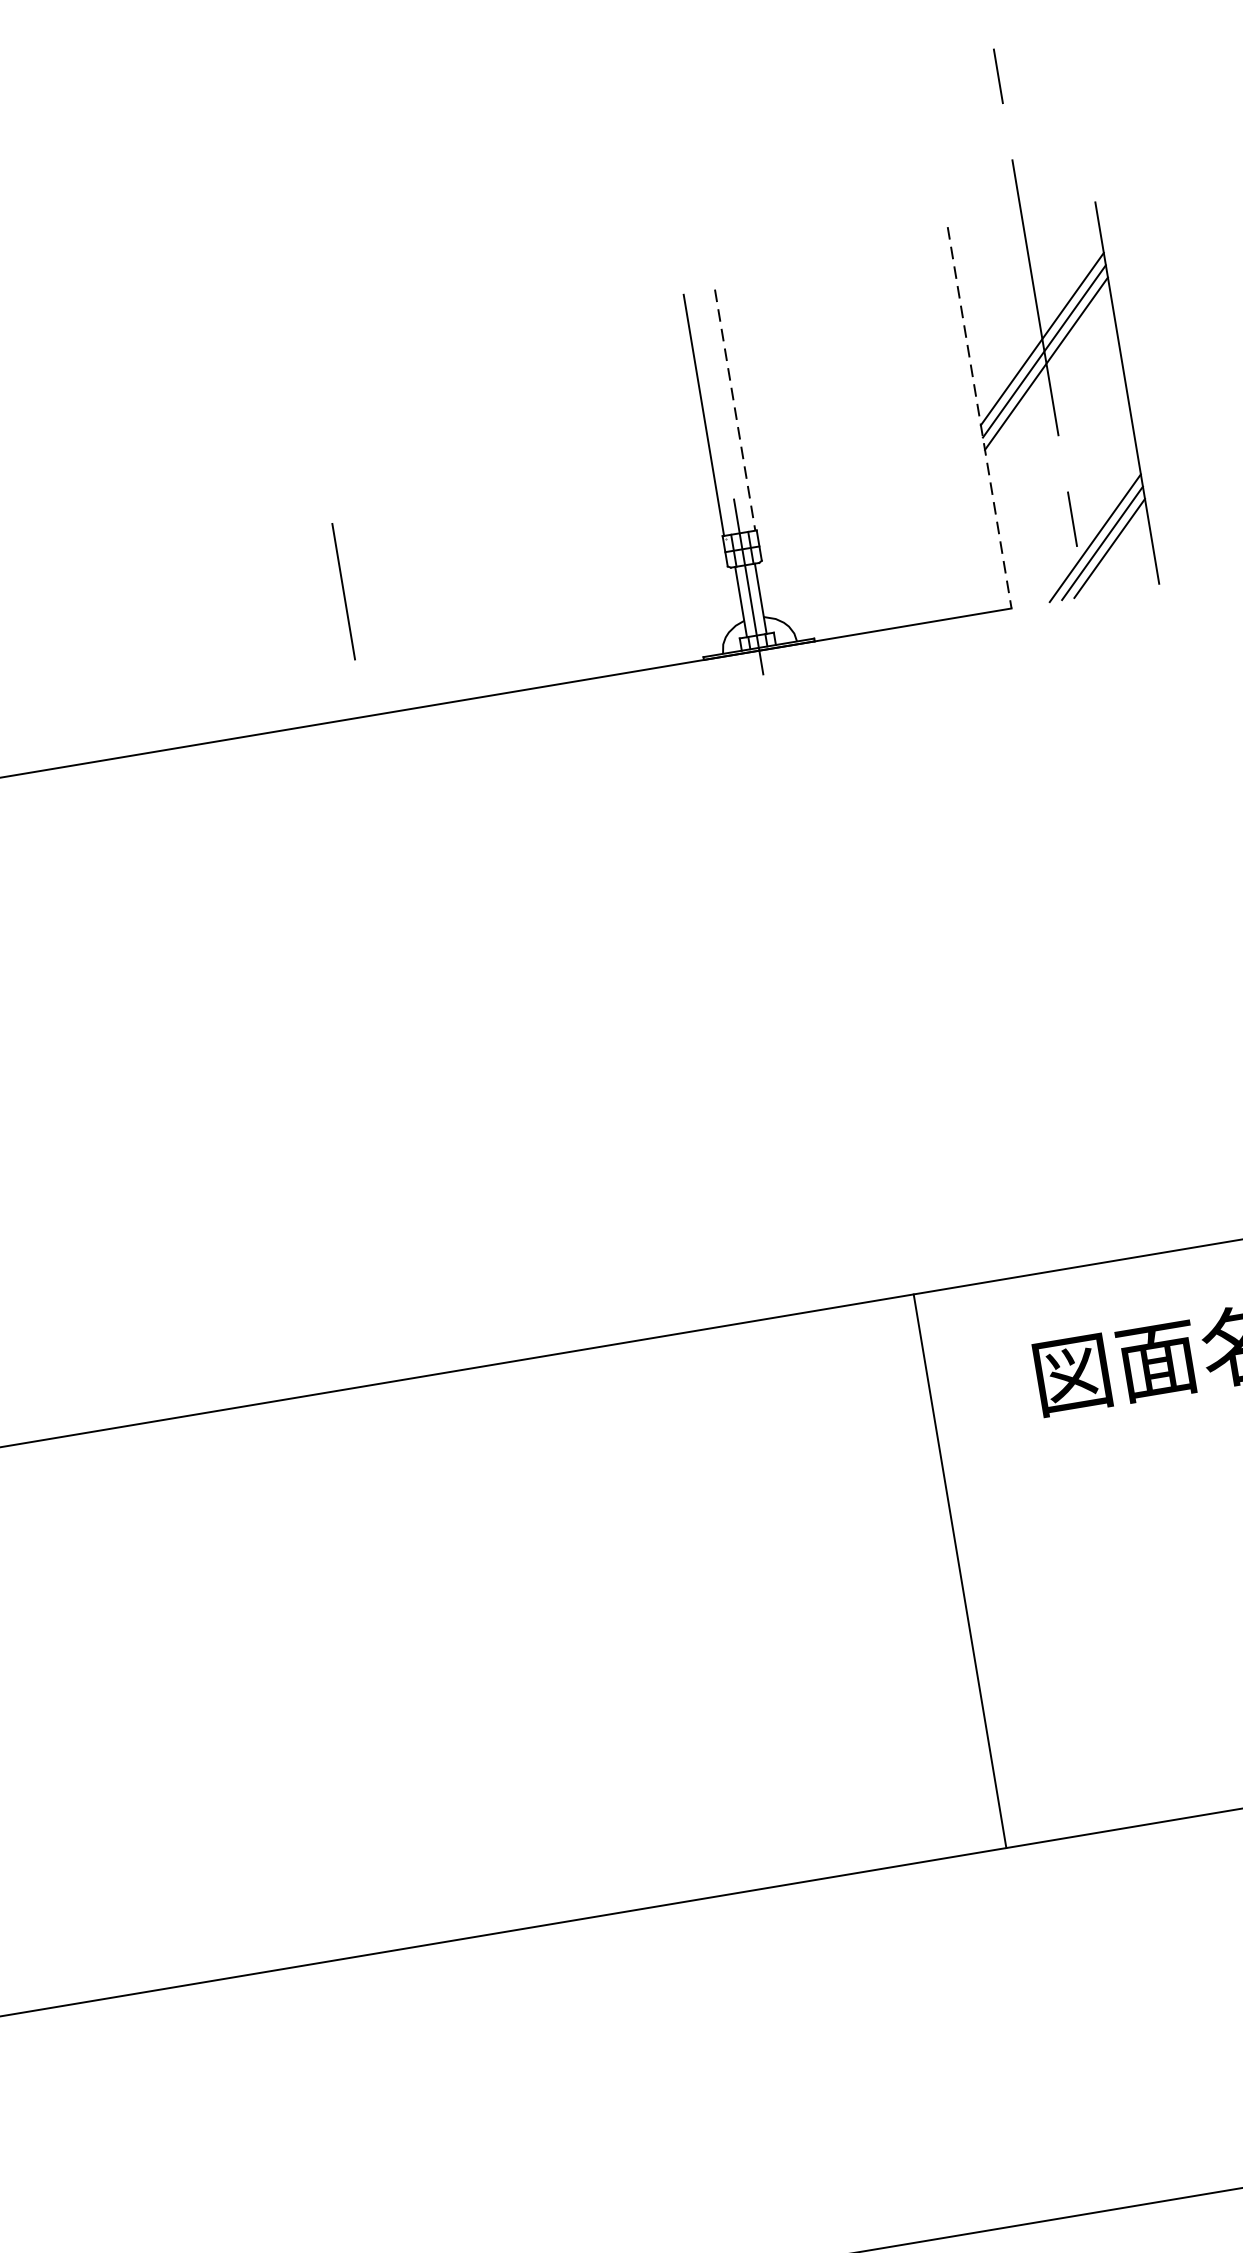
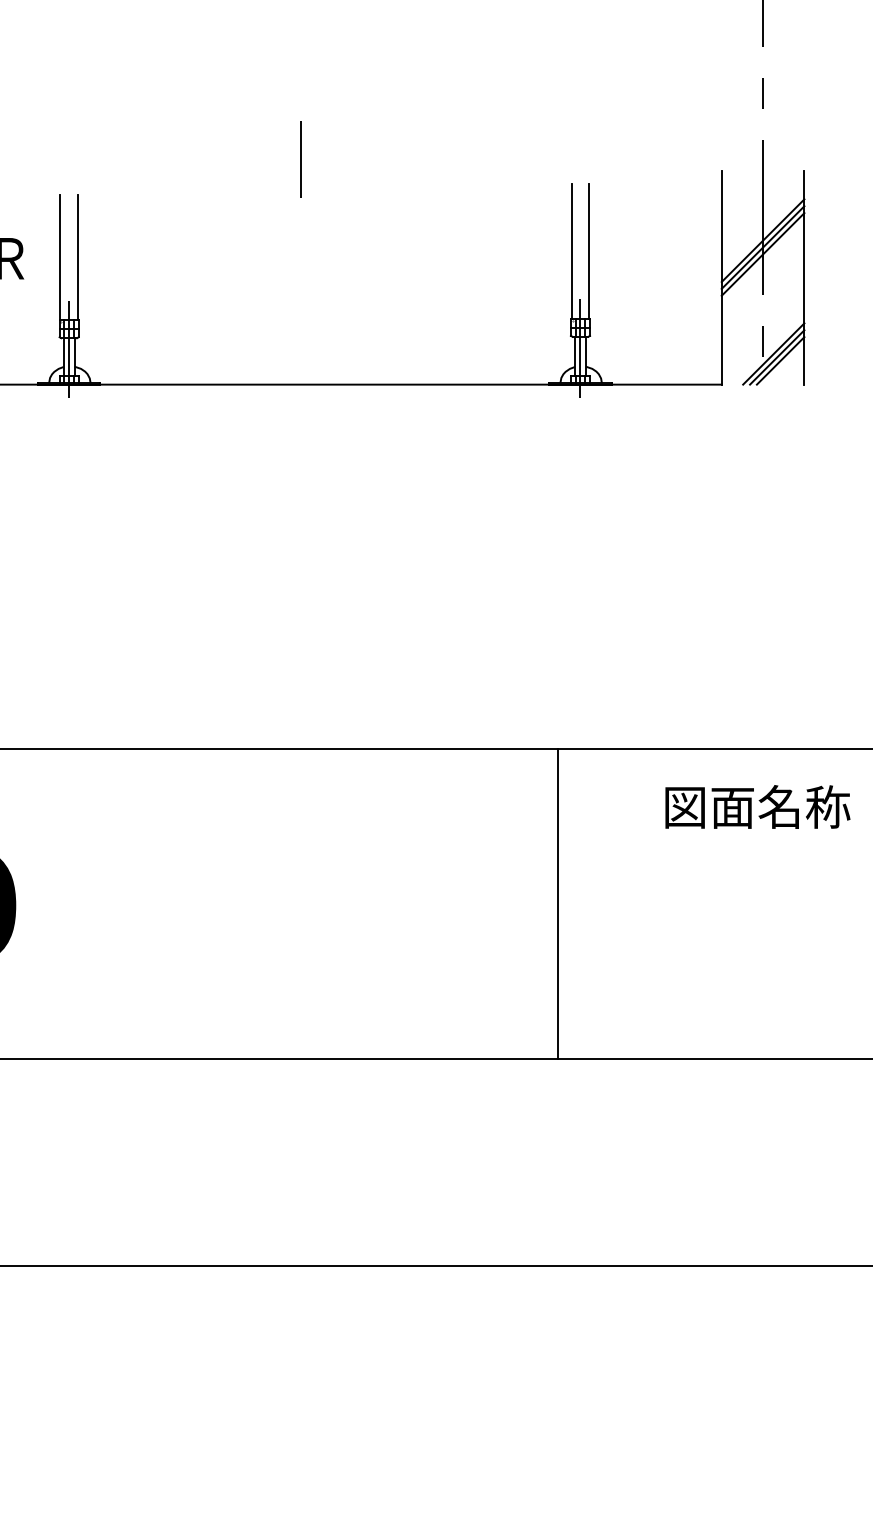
line: (735, 410) -> (589, 251), dashed -> solid
line: (979, 417) -> (721, 277), dashed -> solid
line: (342, 591) -> (300, 159), moved
line: (959, 1571) -> (557, 904), moved

